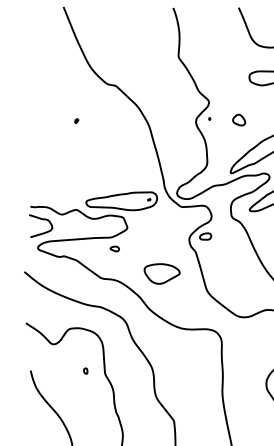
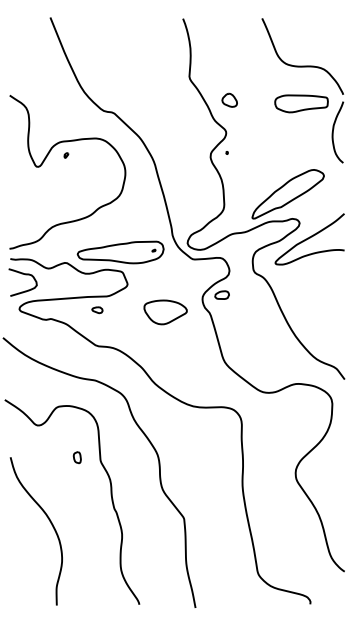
part: (238, 119) -> (229, 99), moved
curve: (59, 125) -> (45, 160), added
part: (114, 249) -> (97, 310), moved
part: (162, 274) -> (165, 312), moved
part: (85, 370) -> (76, 457), size x1.67

